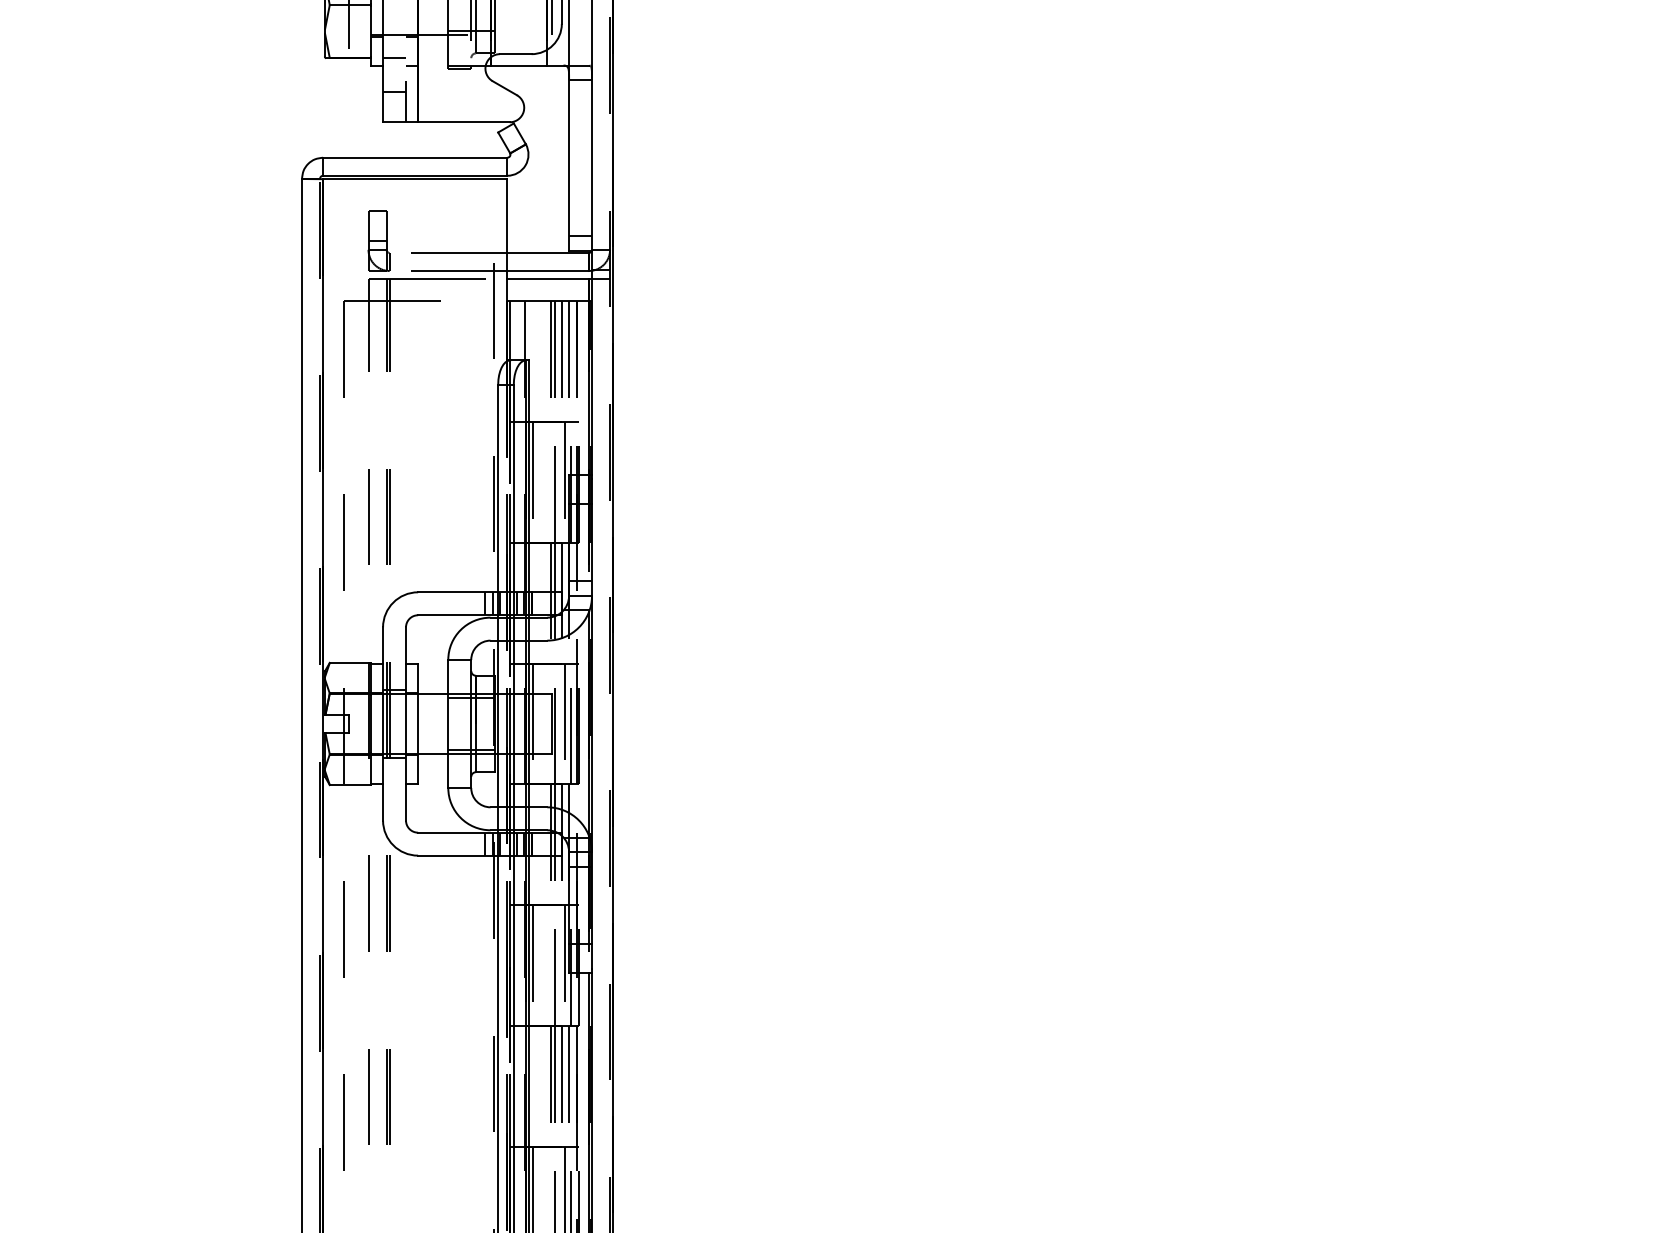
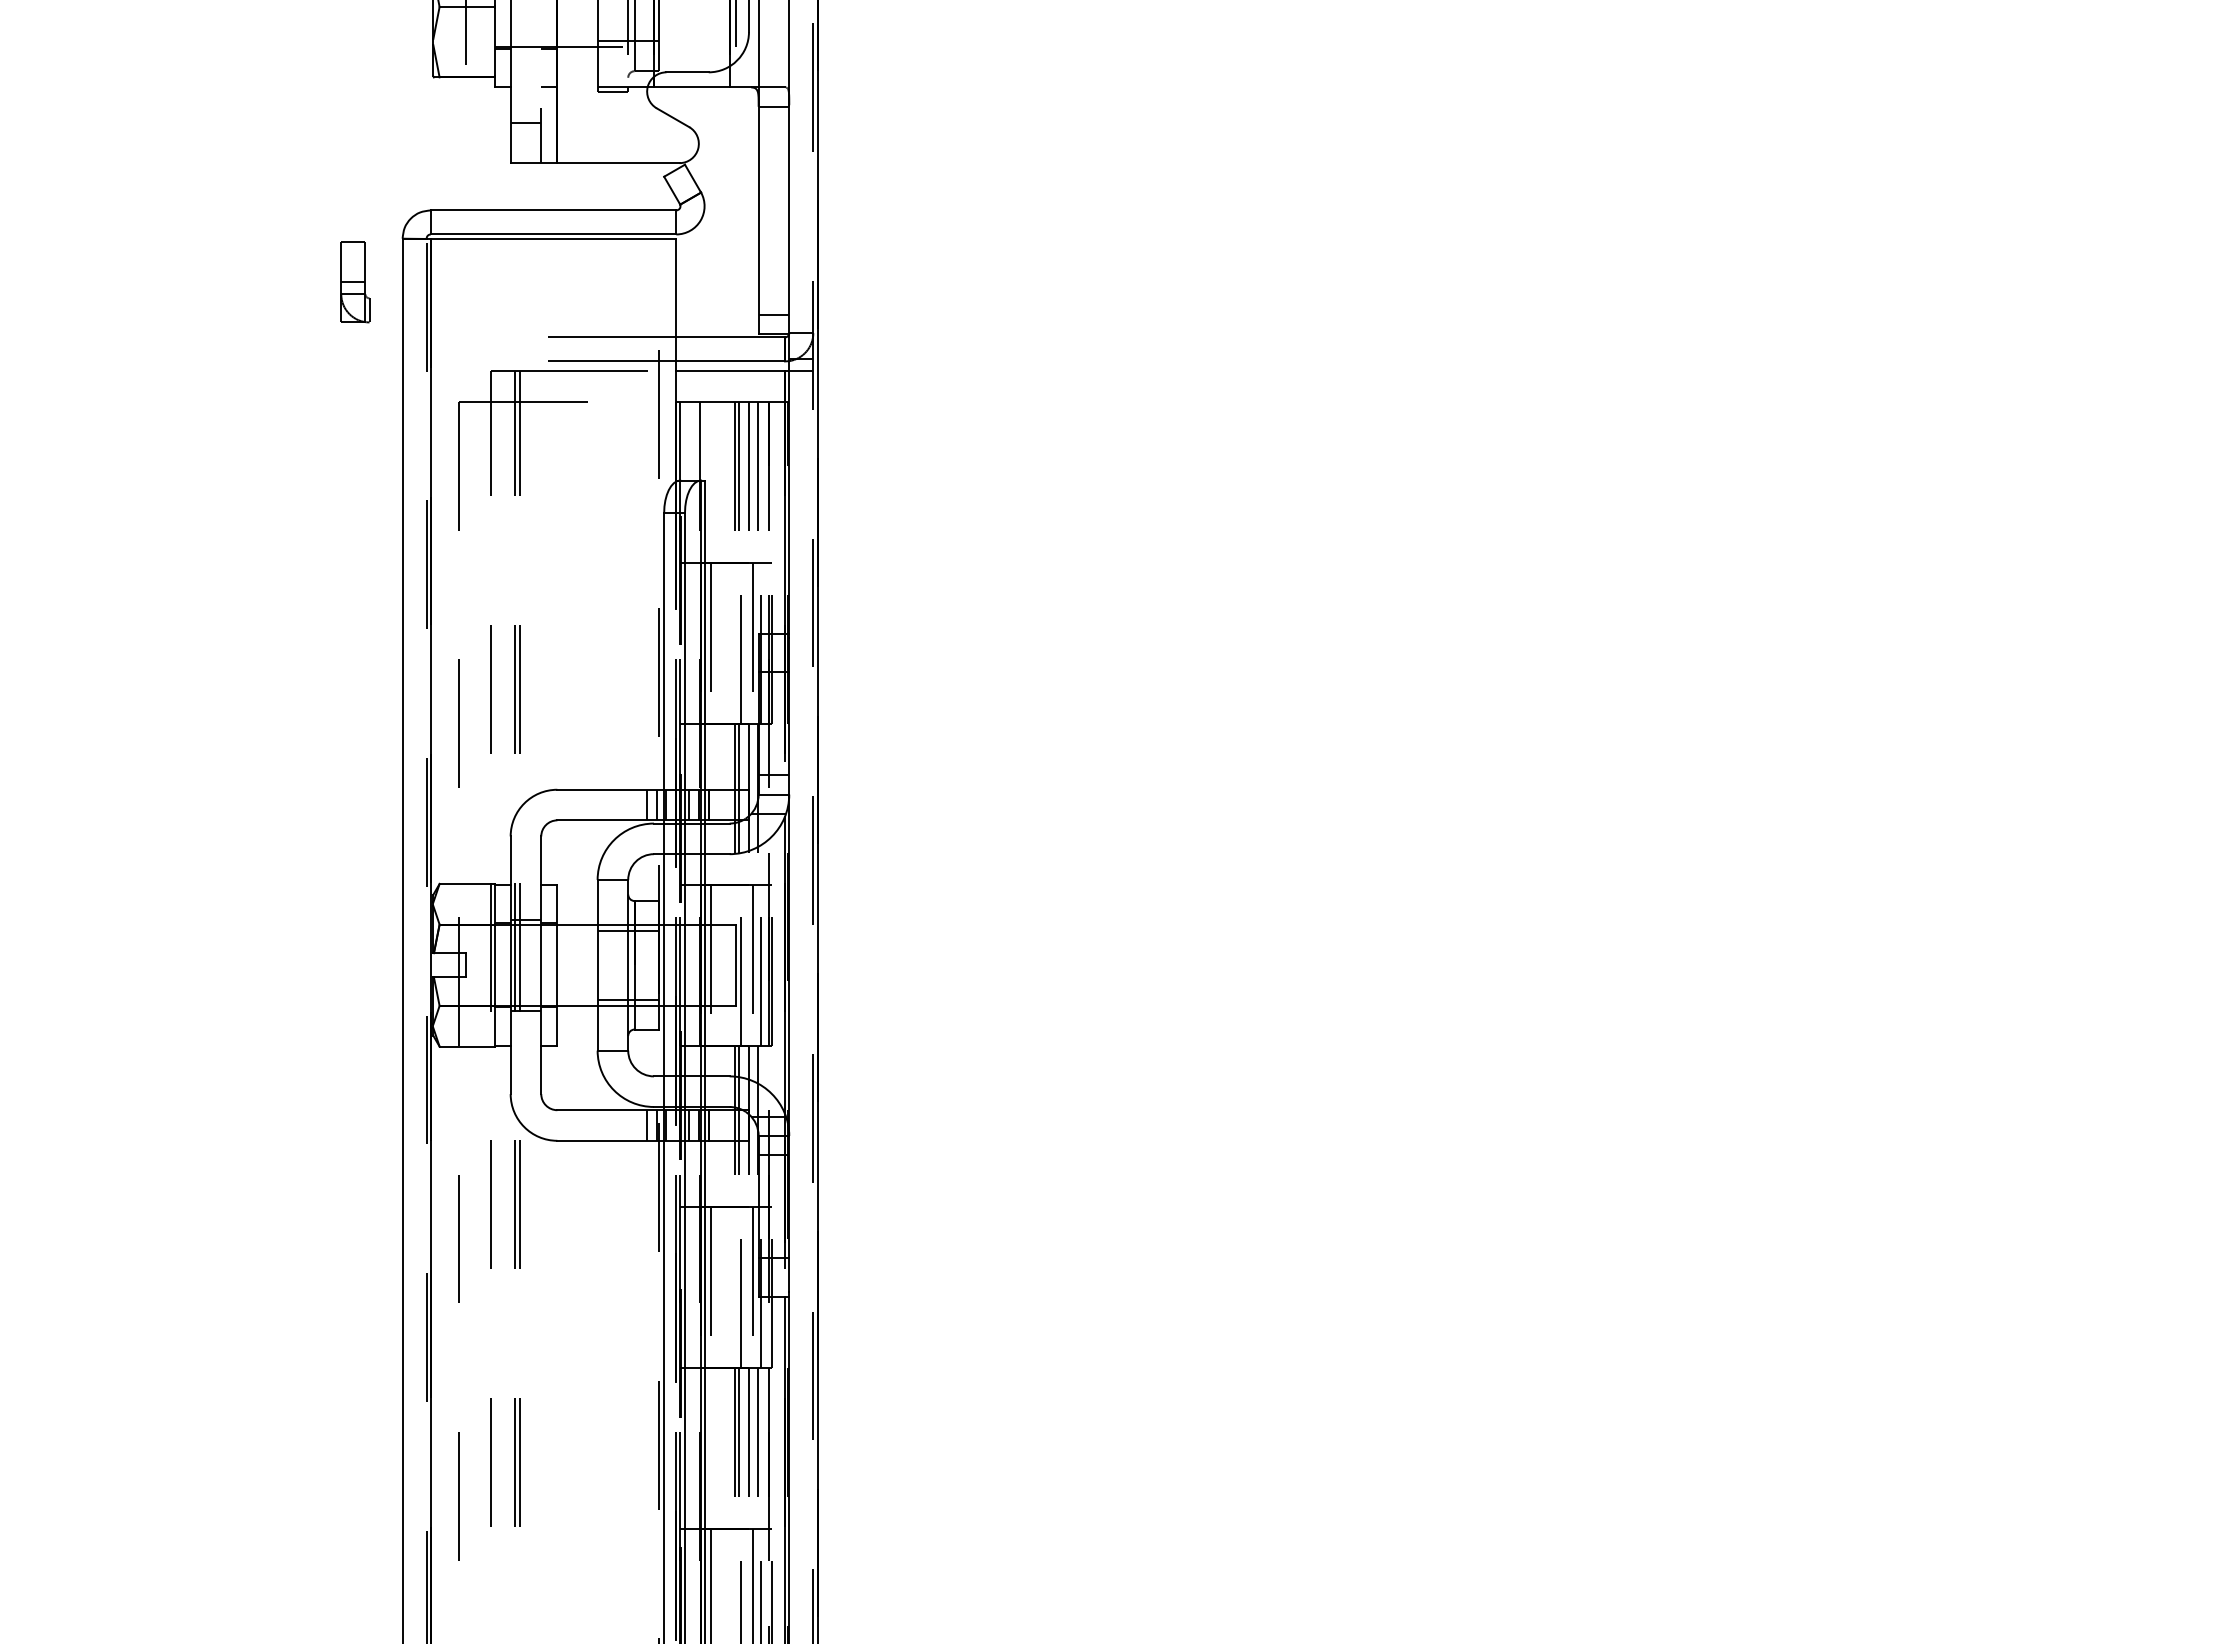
line: (394, 58) -> (525, 77), removed
part: (379, 241) -> (355, 282), moved

